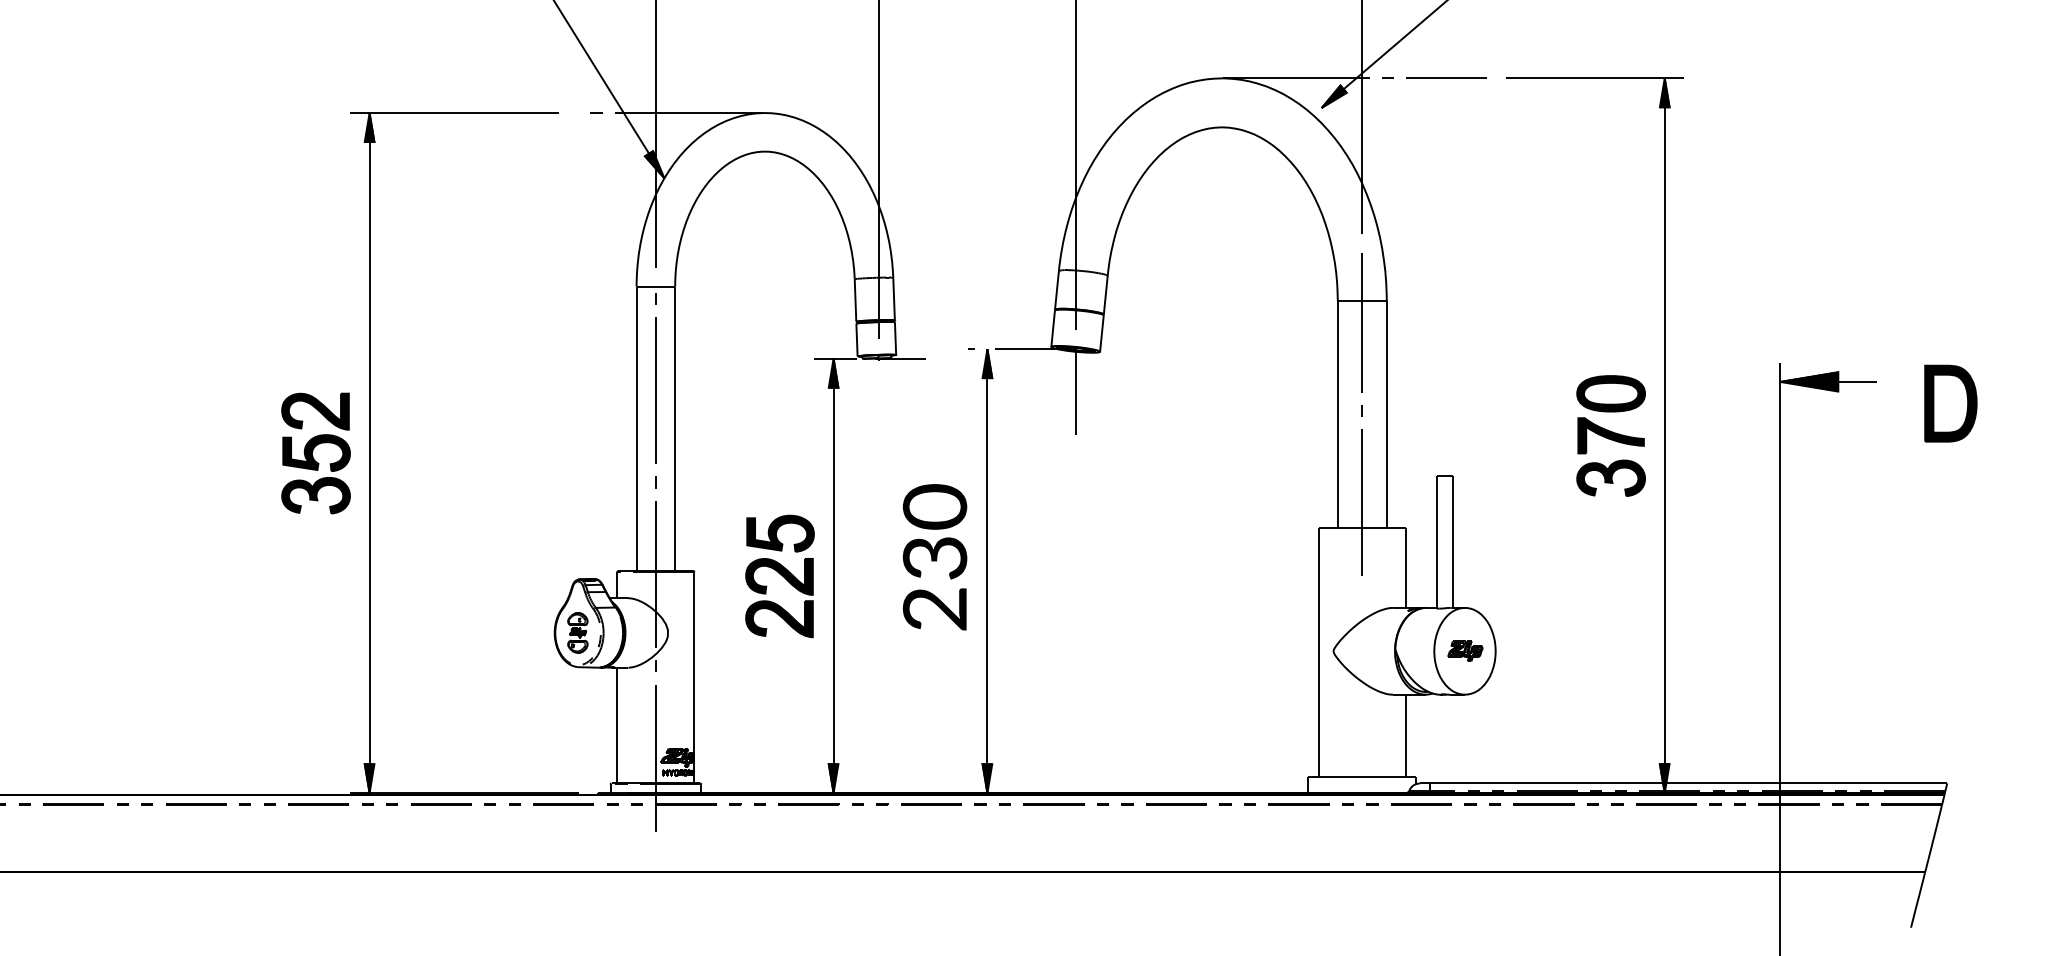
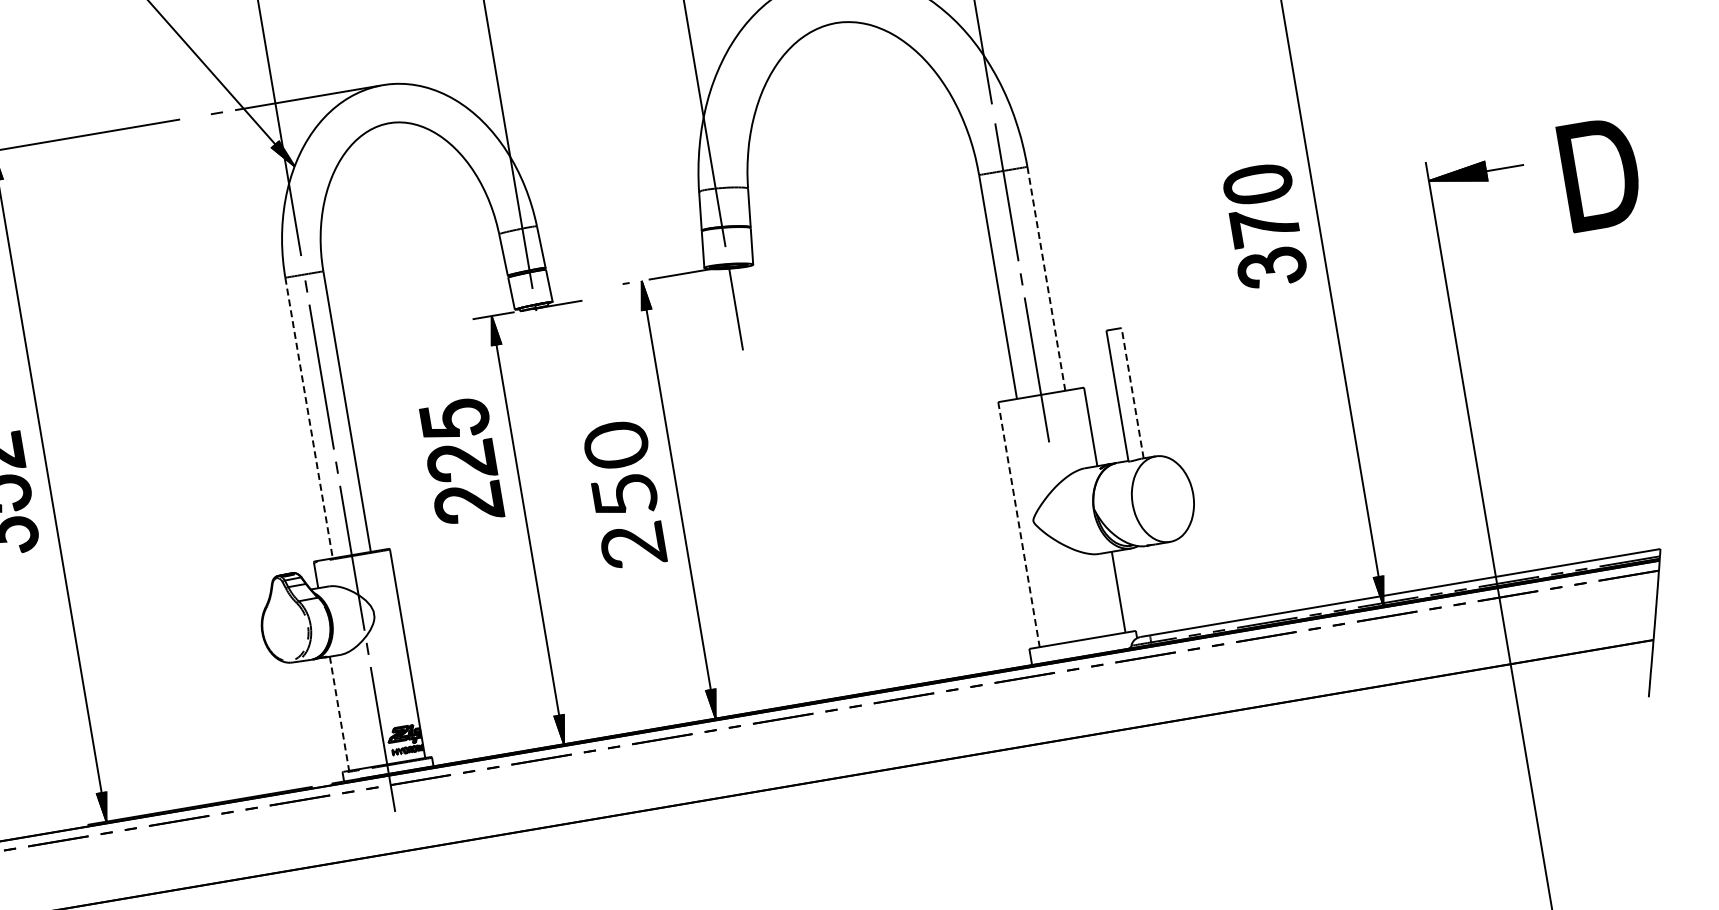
part: (1950, 403) -> (1600, 173), size x1.4
line: (1386, 414) -> (1046, 278), solid -> dashed
line: (636, 429) -> (309, 418), solid -> dashed
part: (1610, 435) -> (1264, 225), moved
line: (1452, 541) -> (1132, 392), solid -> dashed
text: (934, 558) -> (624, 496), 230 -> 250
part: (779, 576) -> (461, 461), moved
part: (577, 632) -> (284, 628), removed
part: (1465, 650) -> (1163, 498), removed
line: (1318, 652) -> (1018, 524), solid -> dashed
line: (617, 725) -> (339, 713), solid -> dashed

